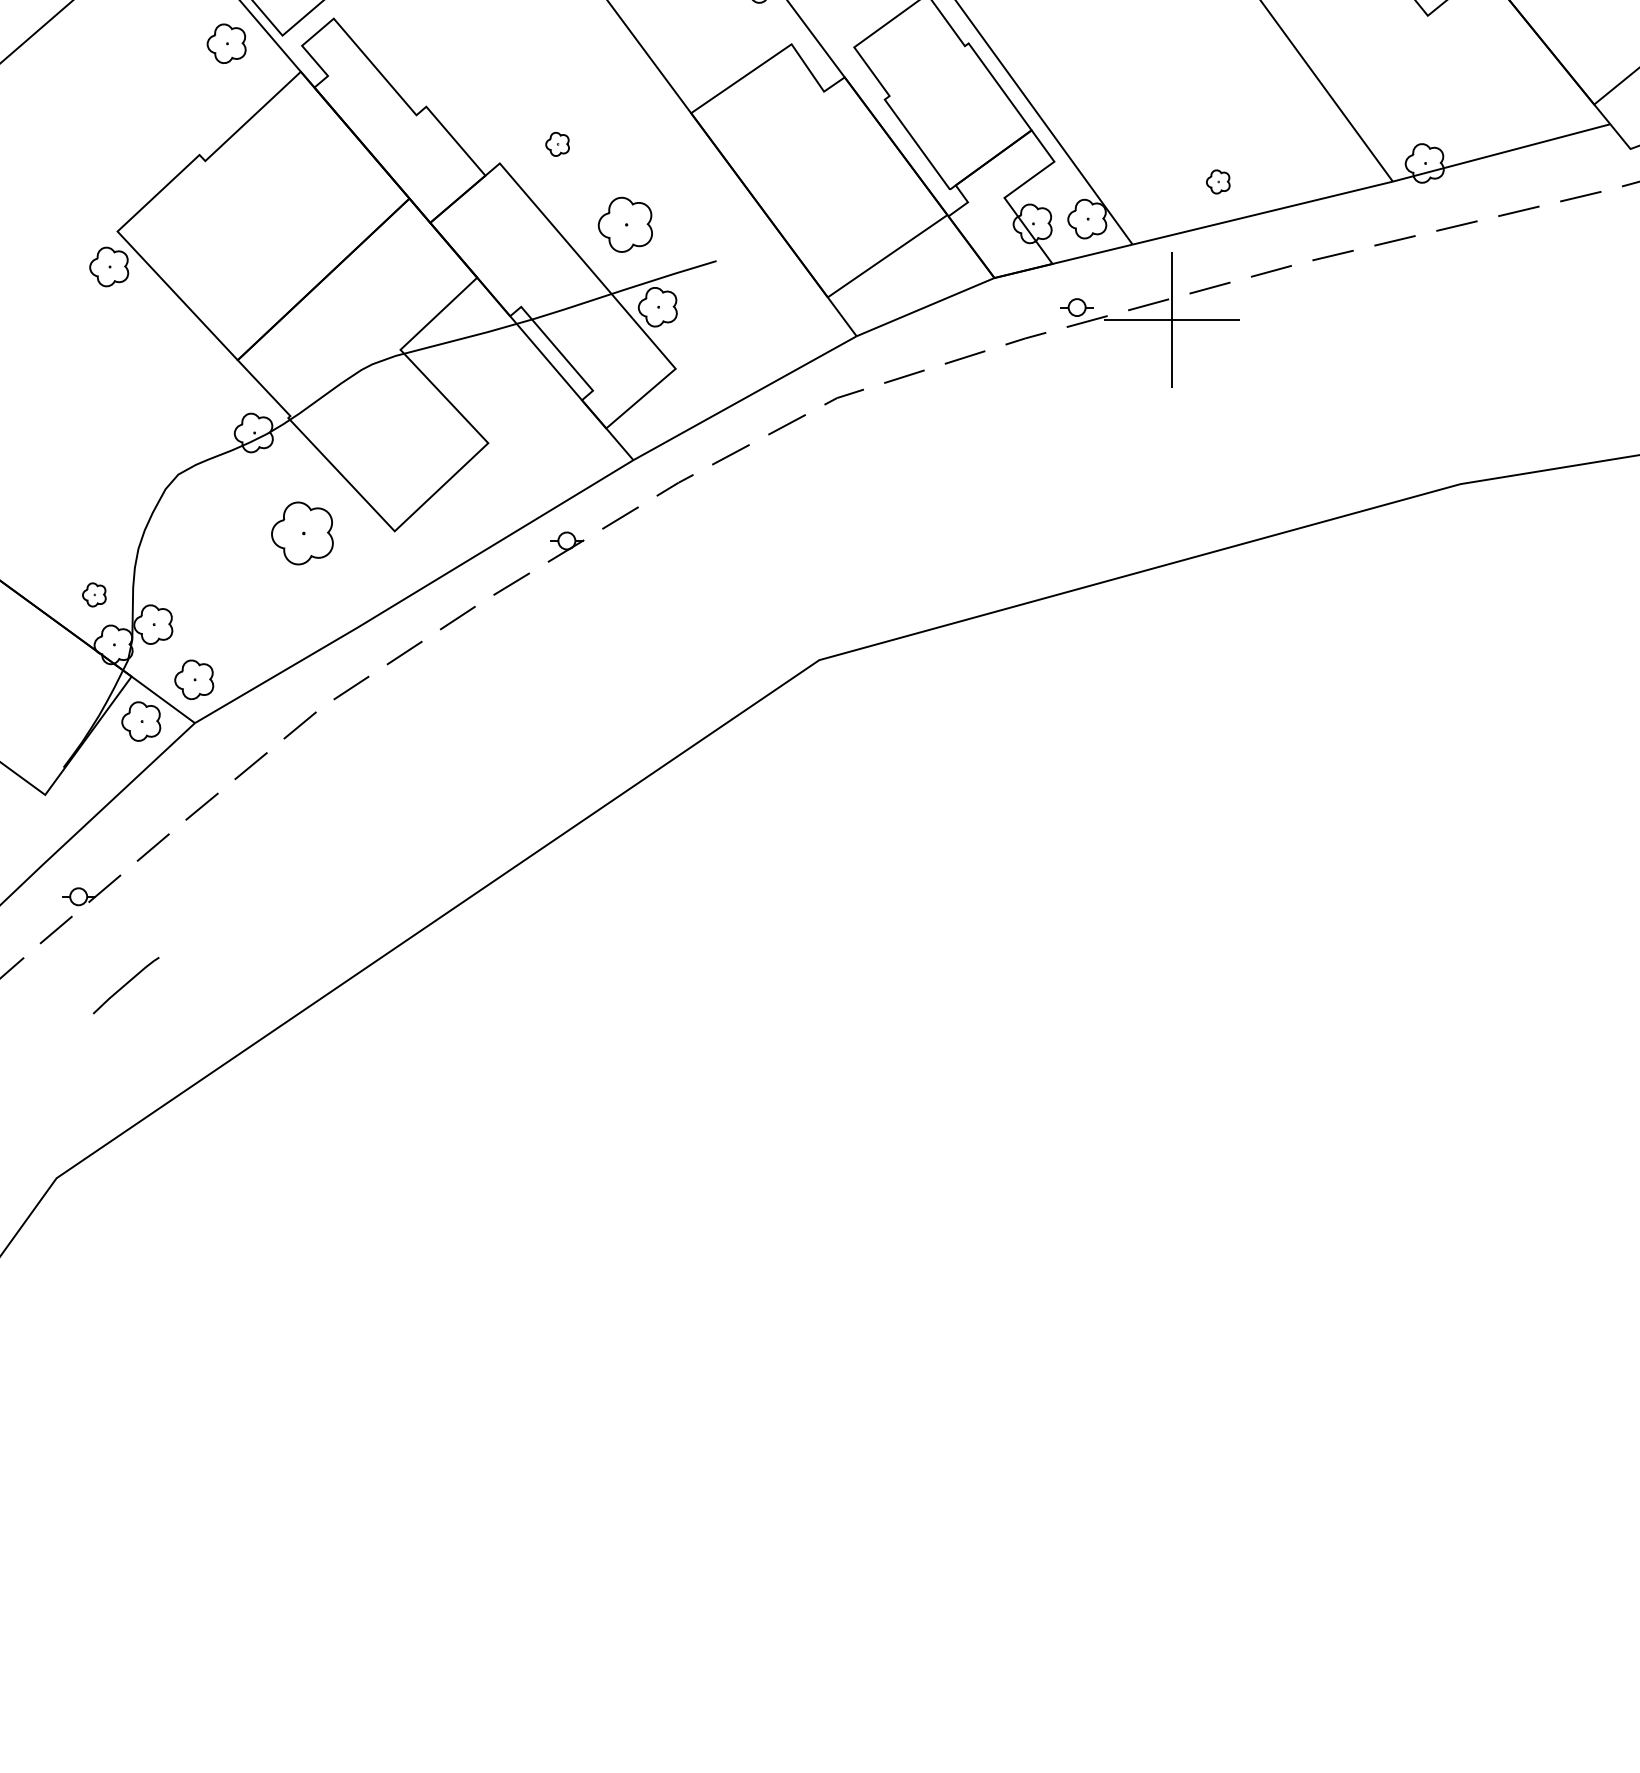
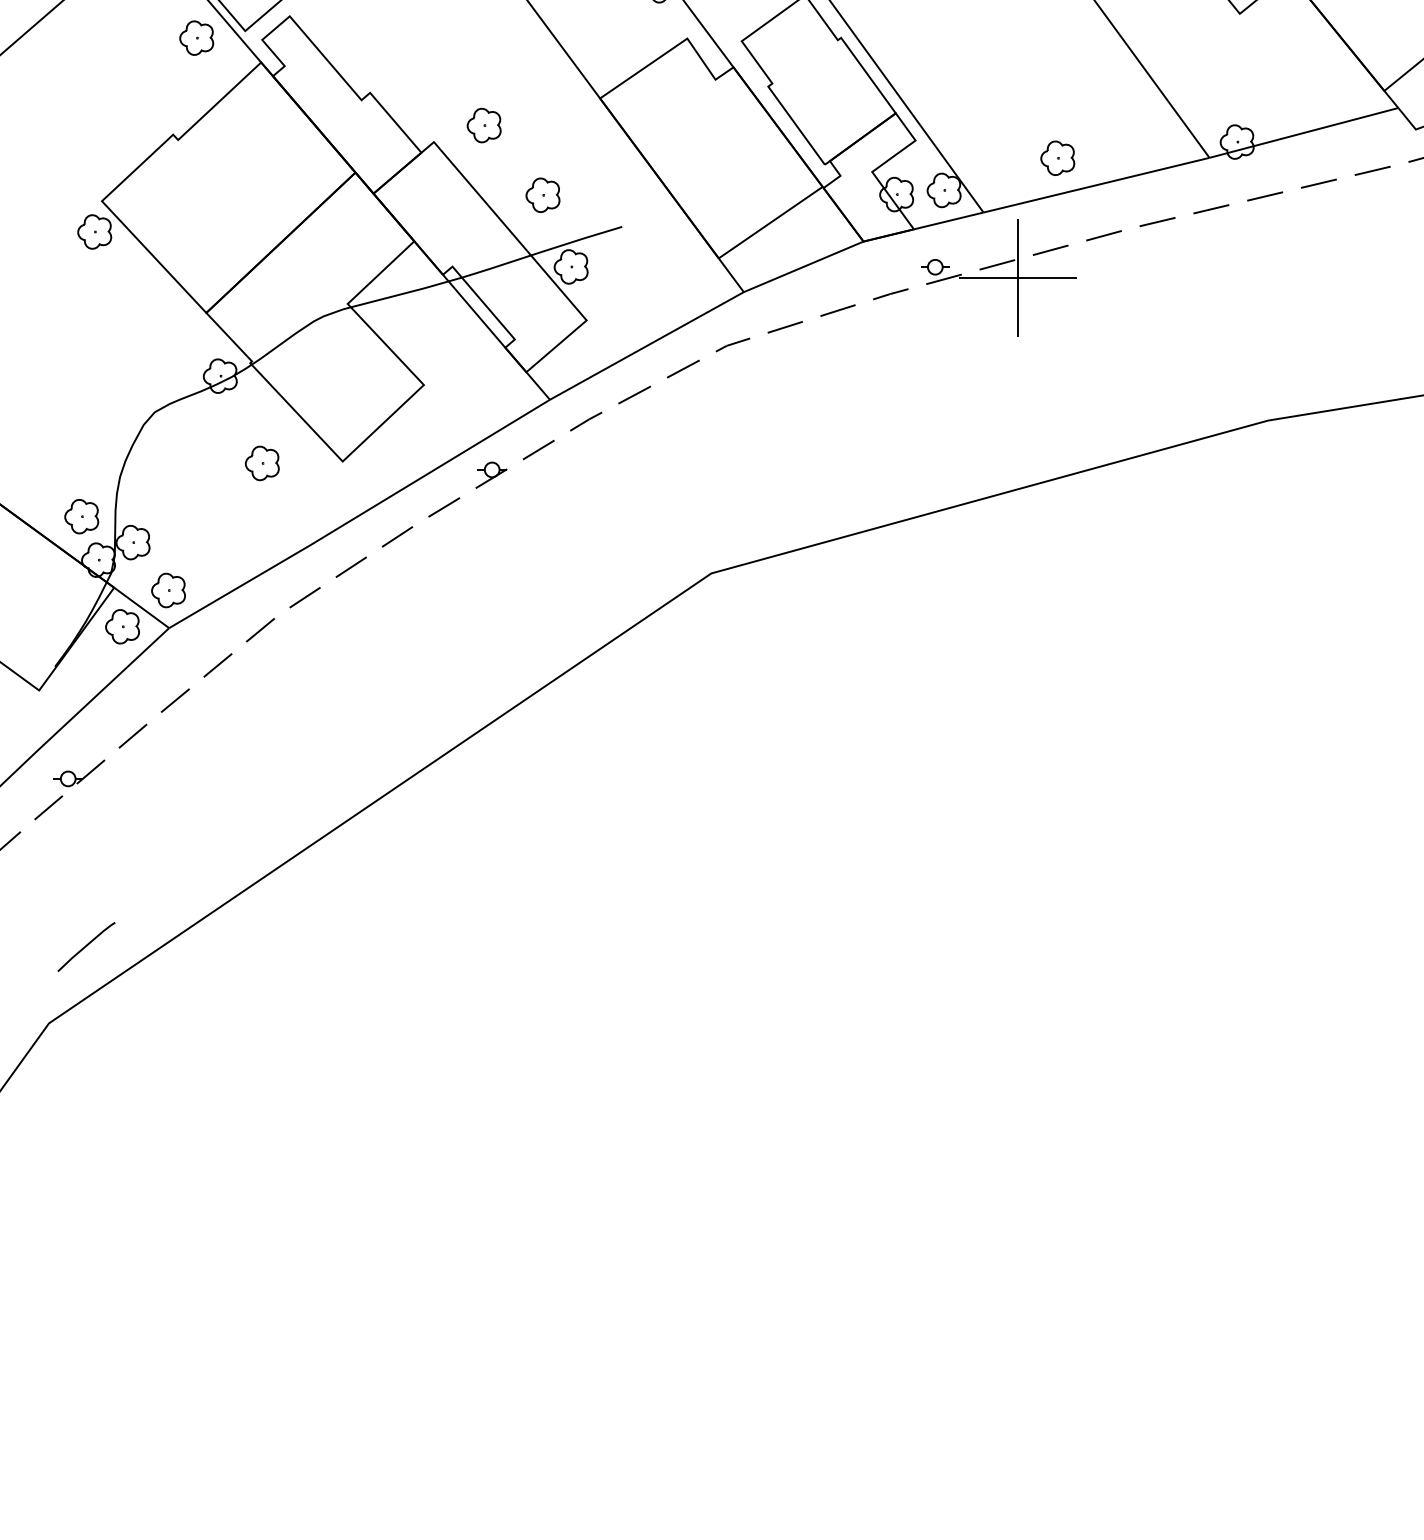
part: (556, 144) -> (483, 125), size x1.67
part: (1217, 181) -> (1057, 157), size x1.67
part: (624, 223) -> (542, 194), size x0.71
part: (301, 533) -> (261, 463), size x0.62
part: (93, 594) -> (81, 516), size x1.67
line: (126, 984) -> (86, 946), moved

